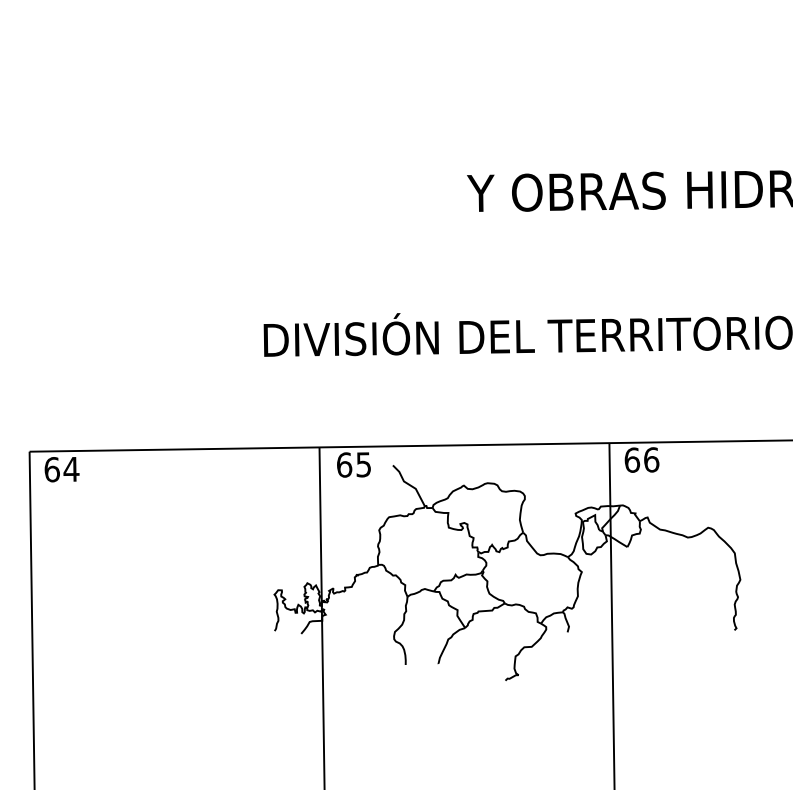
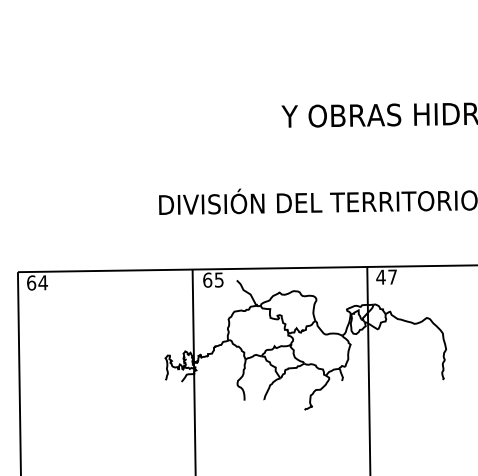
text: (641, 458) -> (386, 276), 66 -> 47

